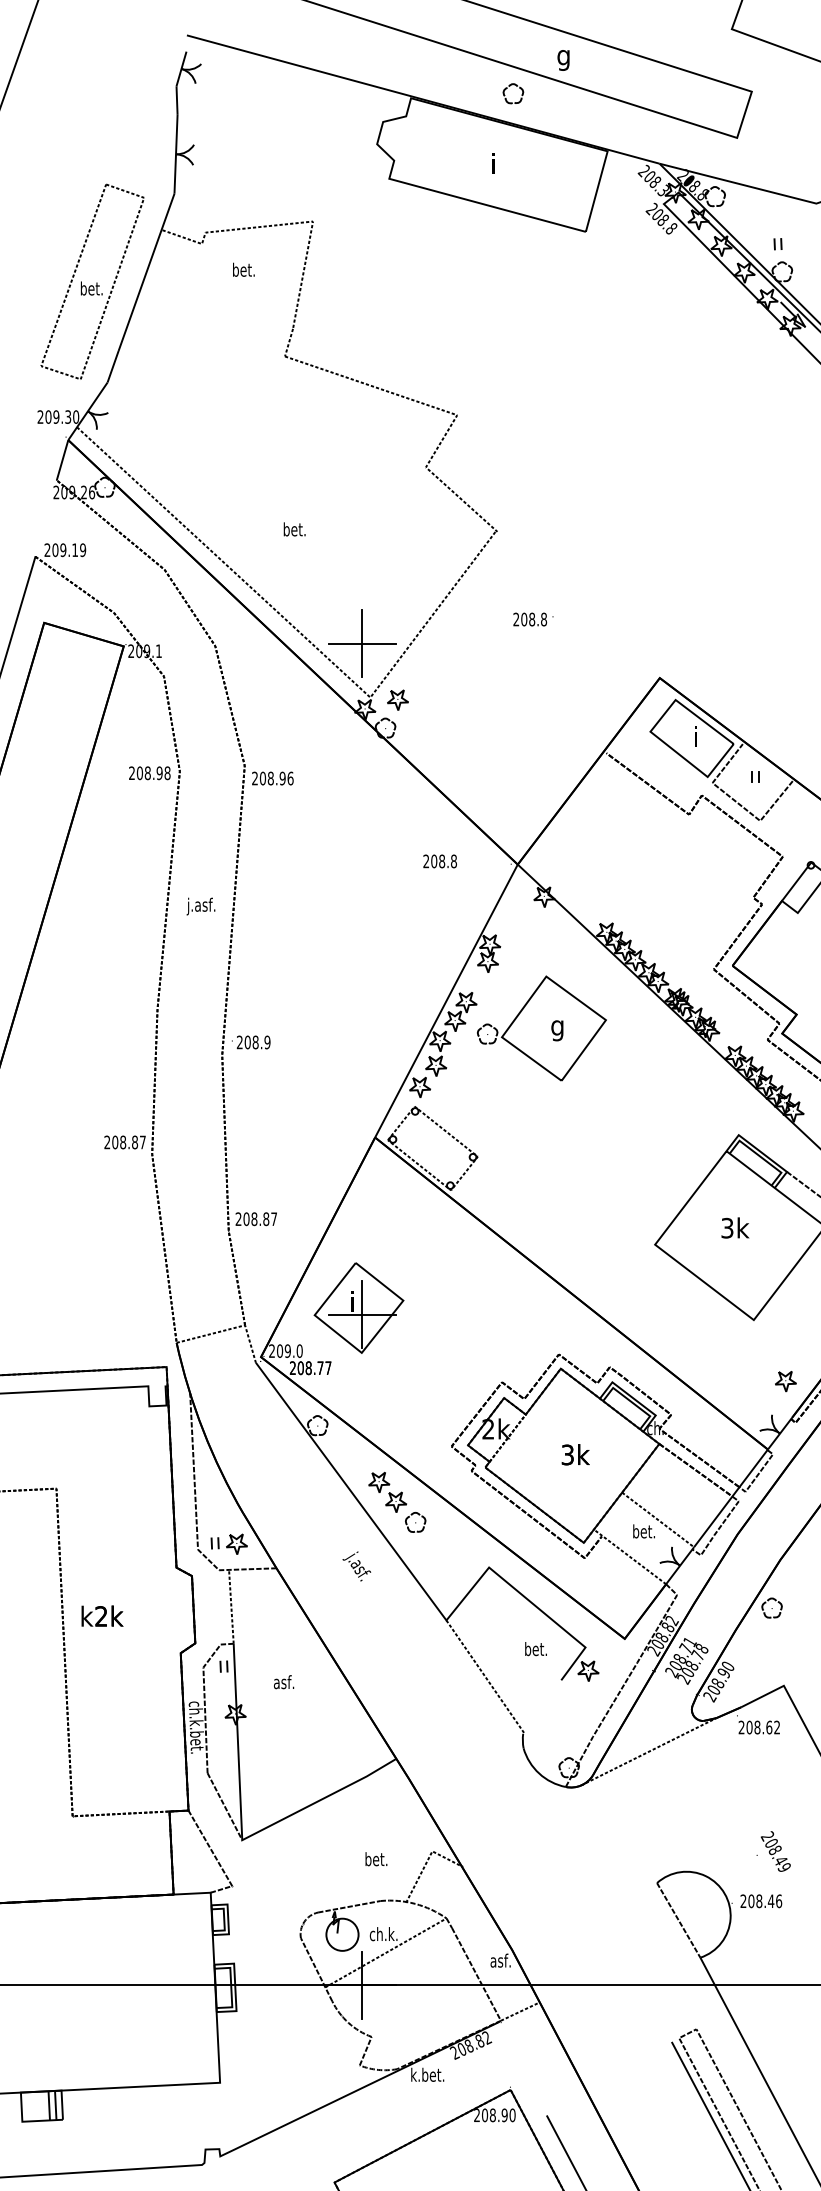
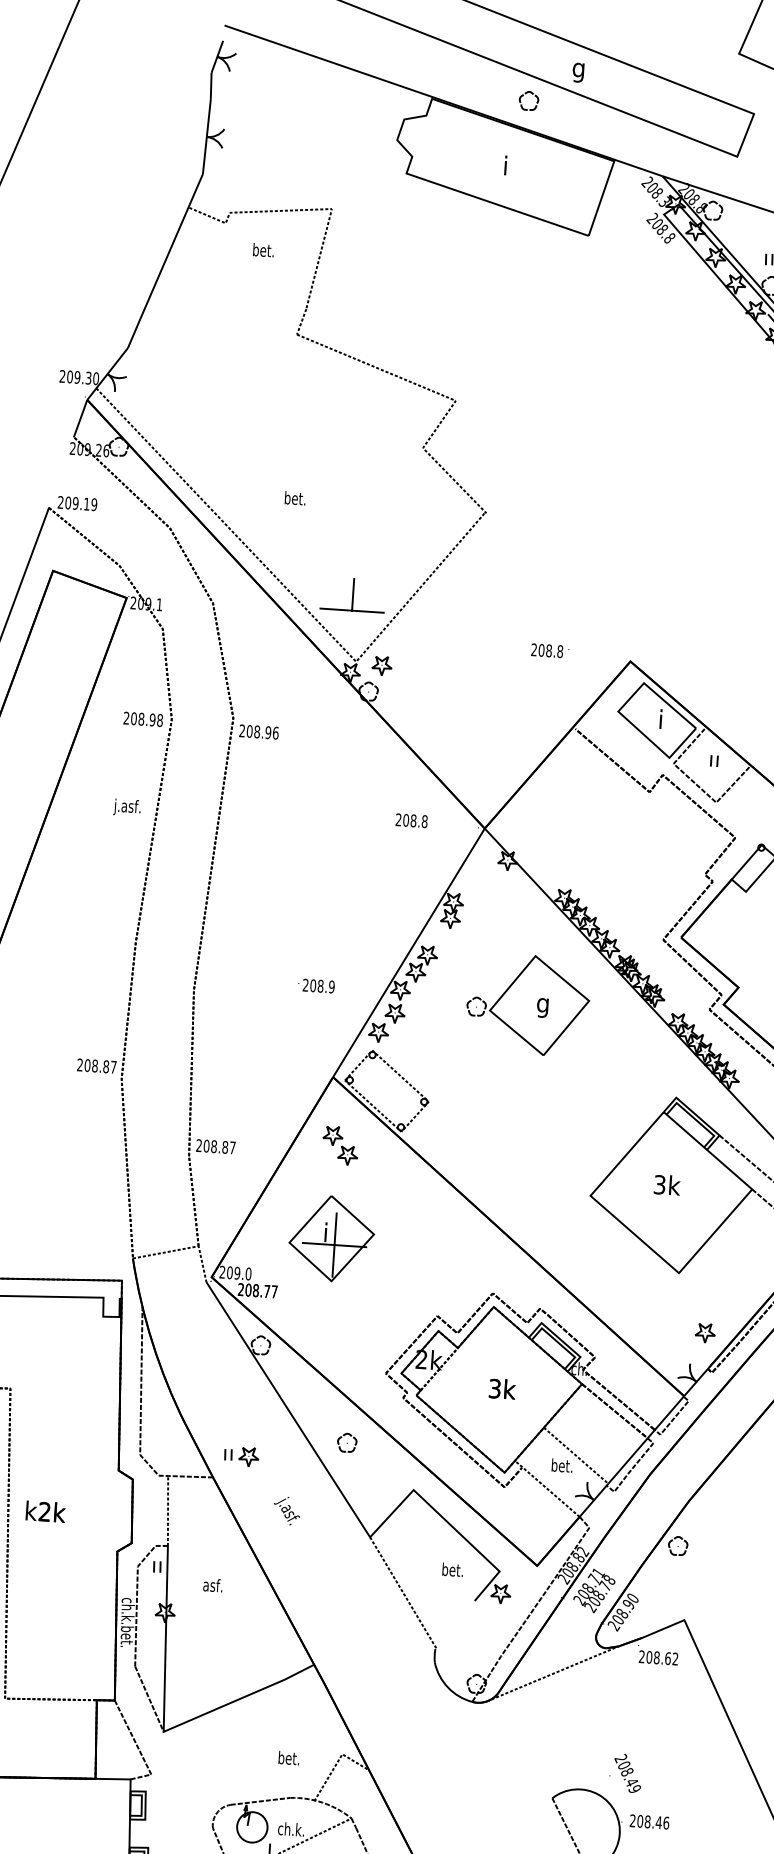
part: (92, 281) -> (120, 251), removed
text: (533, 619) -> (550, 650), moved
line: (362, 660) -> (351, 626), removed
text: (200, 906) -> (126, 807), moved
part: (541, 1028) -> (527, 1004), moved
text: (251, 1042) -> (316, 986), moved
part: (358, 1307) -> (331, 1238), moved
part: (387, 1491) -> (340, 1144), moved
part: (228, 1543) -> (241, 1455), moved
text: (356, 1566) -> (286, 1510), moved
text: (773, 1851) -> (625, 1773), moved

